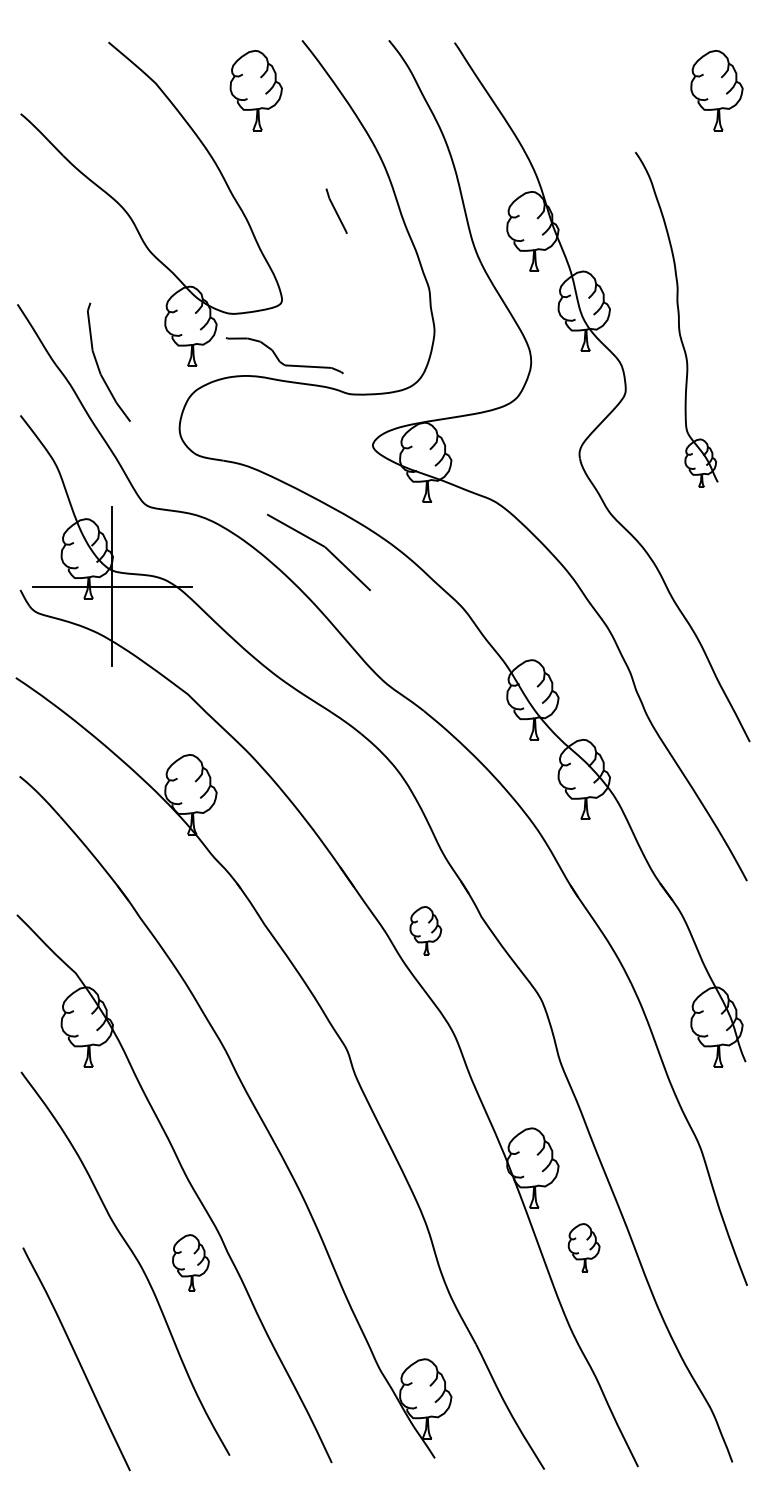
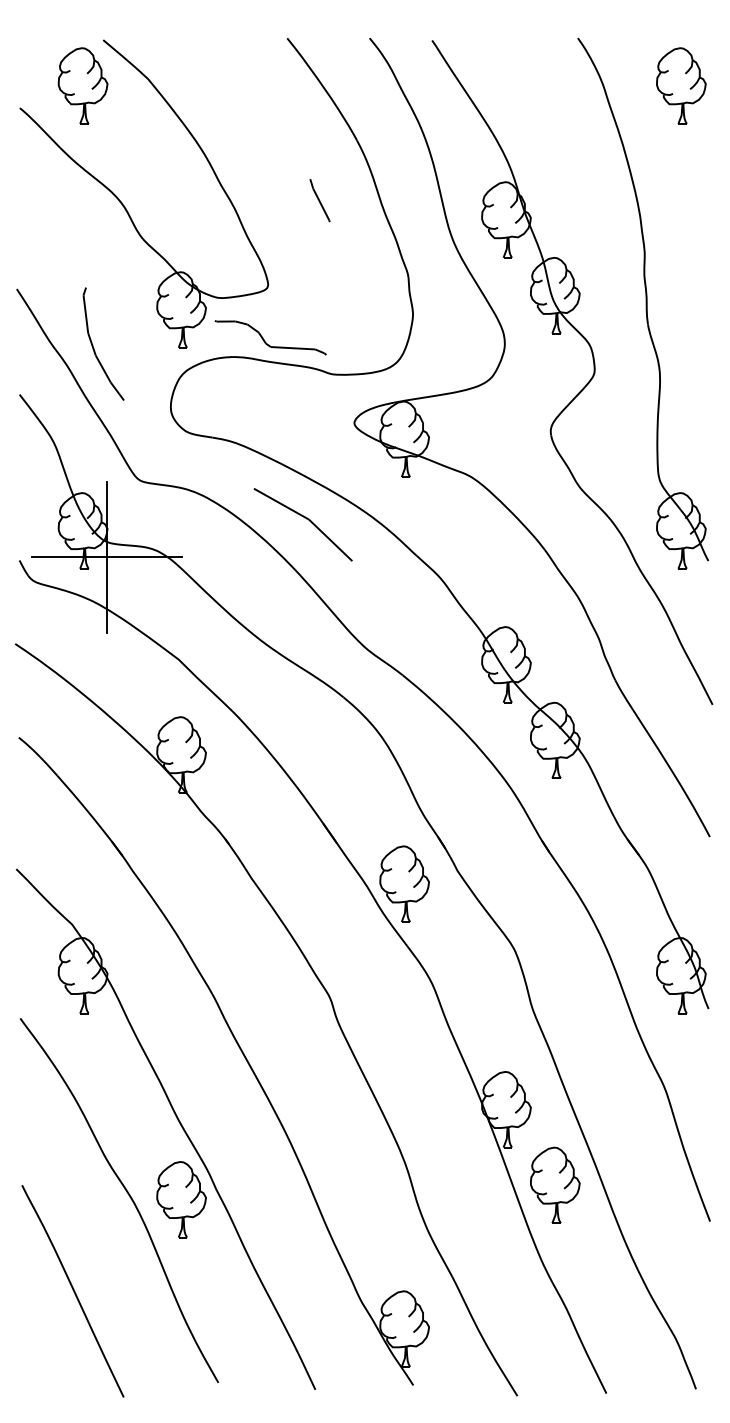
part: (255, 90) -> (82, 85), moved
part: (676, 319) -> (642, 303), size x1.67
part: (425, 930) -> (404, 883), size x1.67
part: (583, 1247) -> (554, 1185), size x1.67
part: (190, 1262) -> (181, 1199), size x1.43

